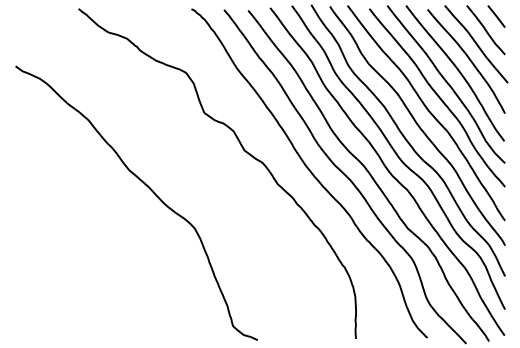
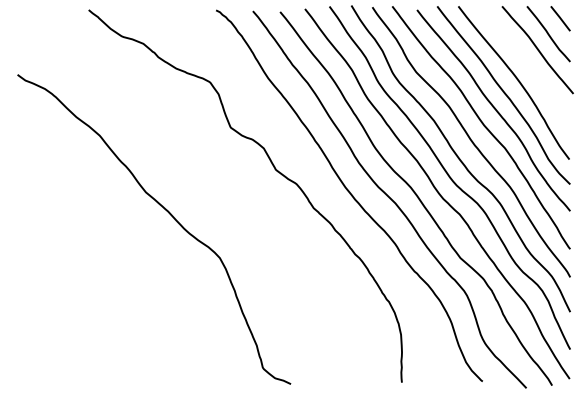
curve: (468, 58) -> (528, 66), removed

